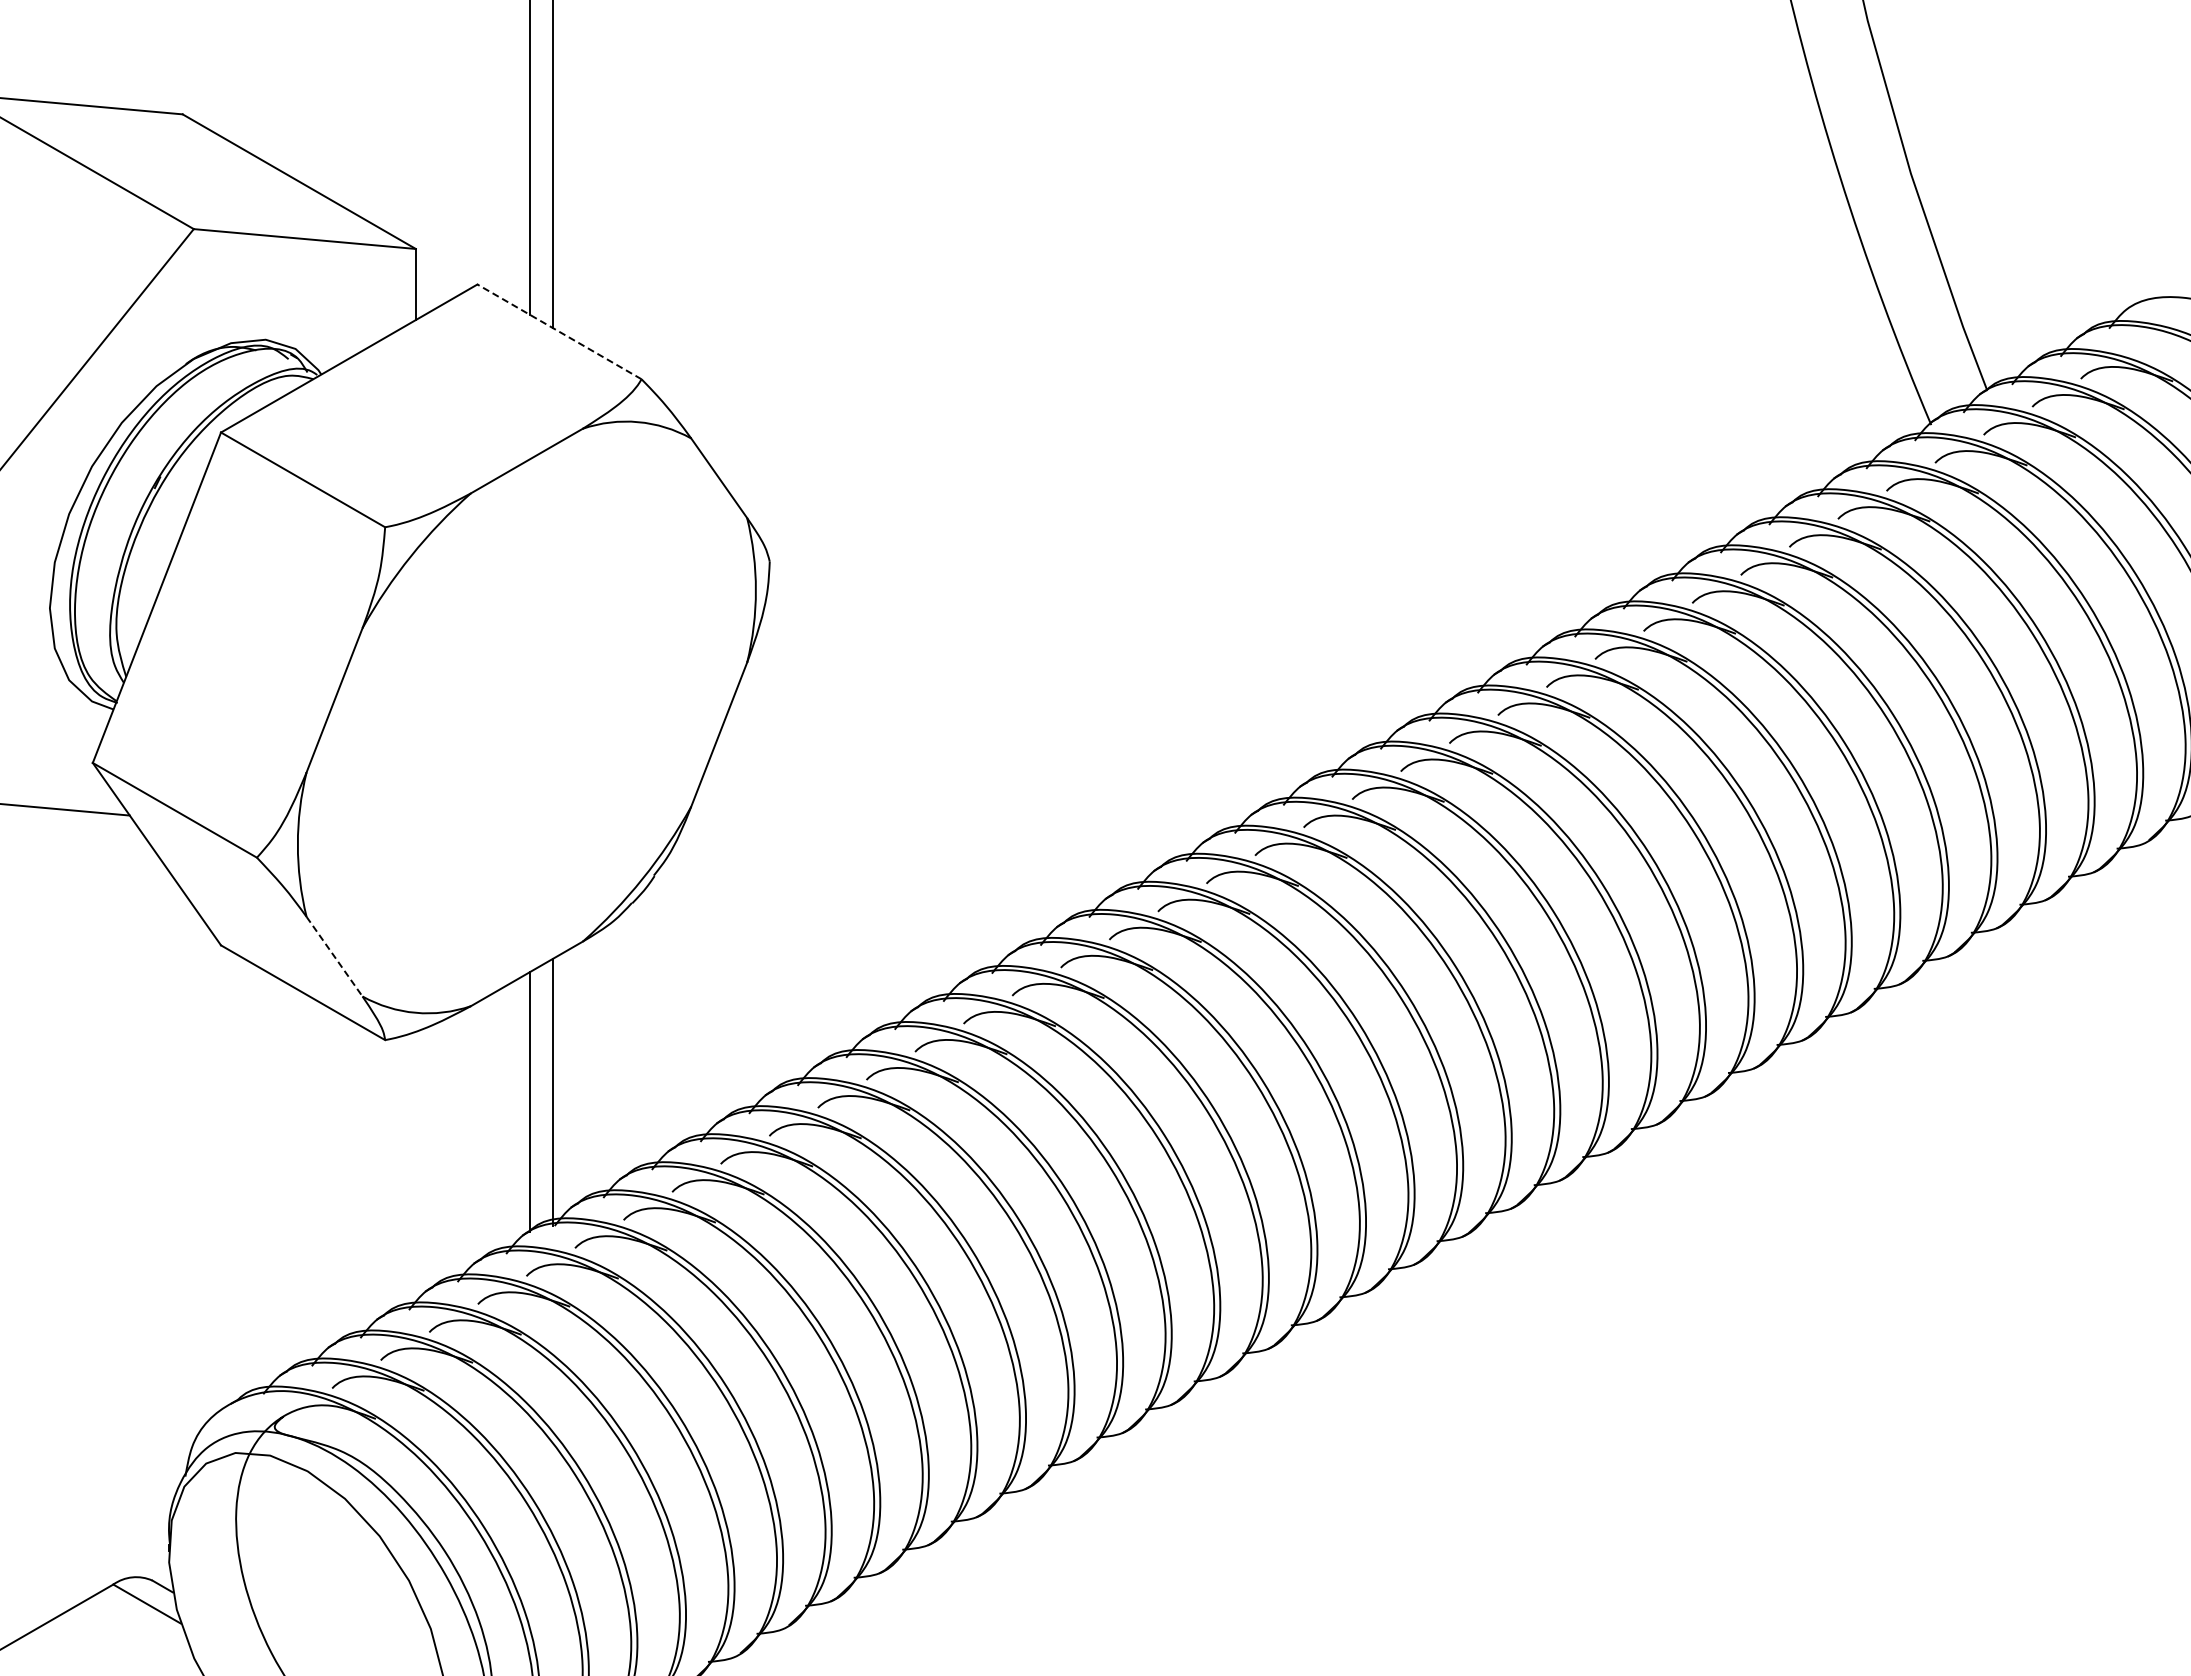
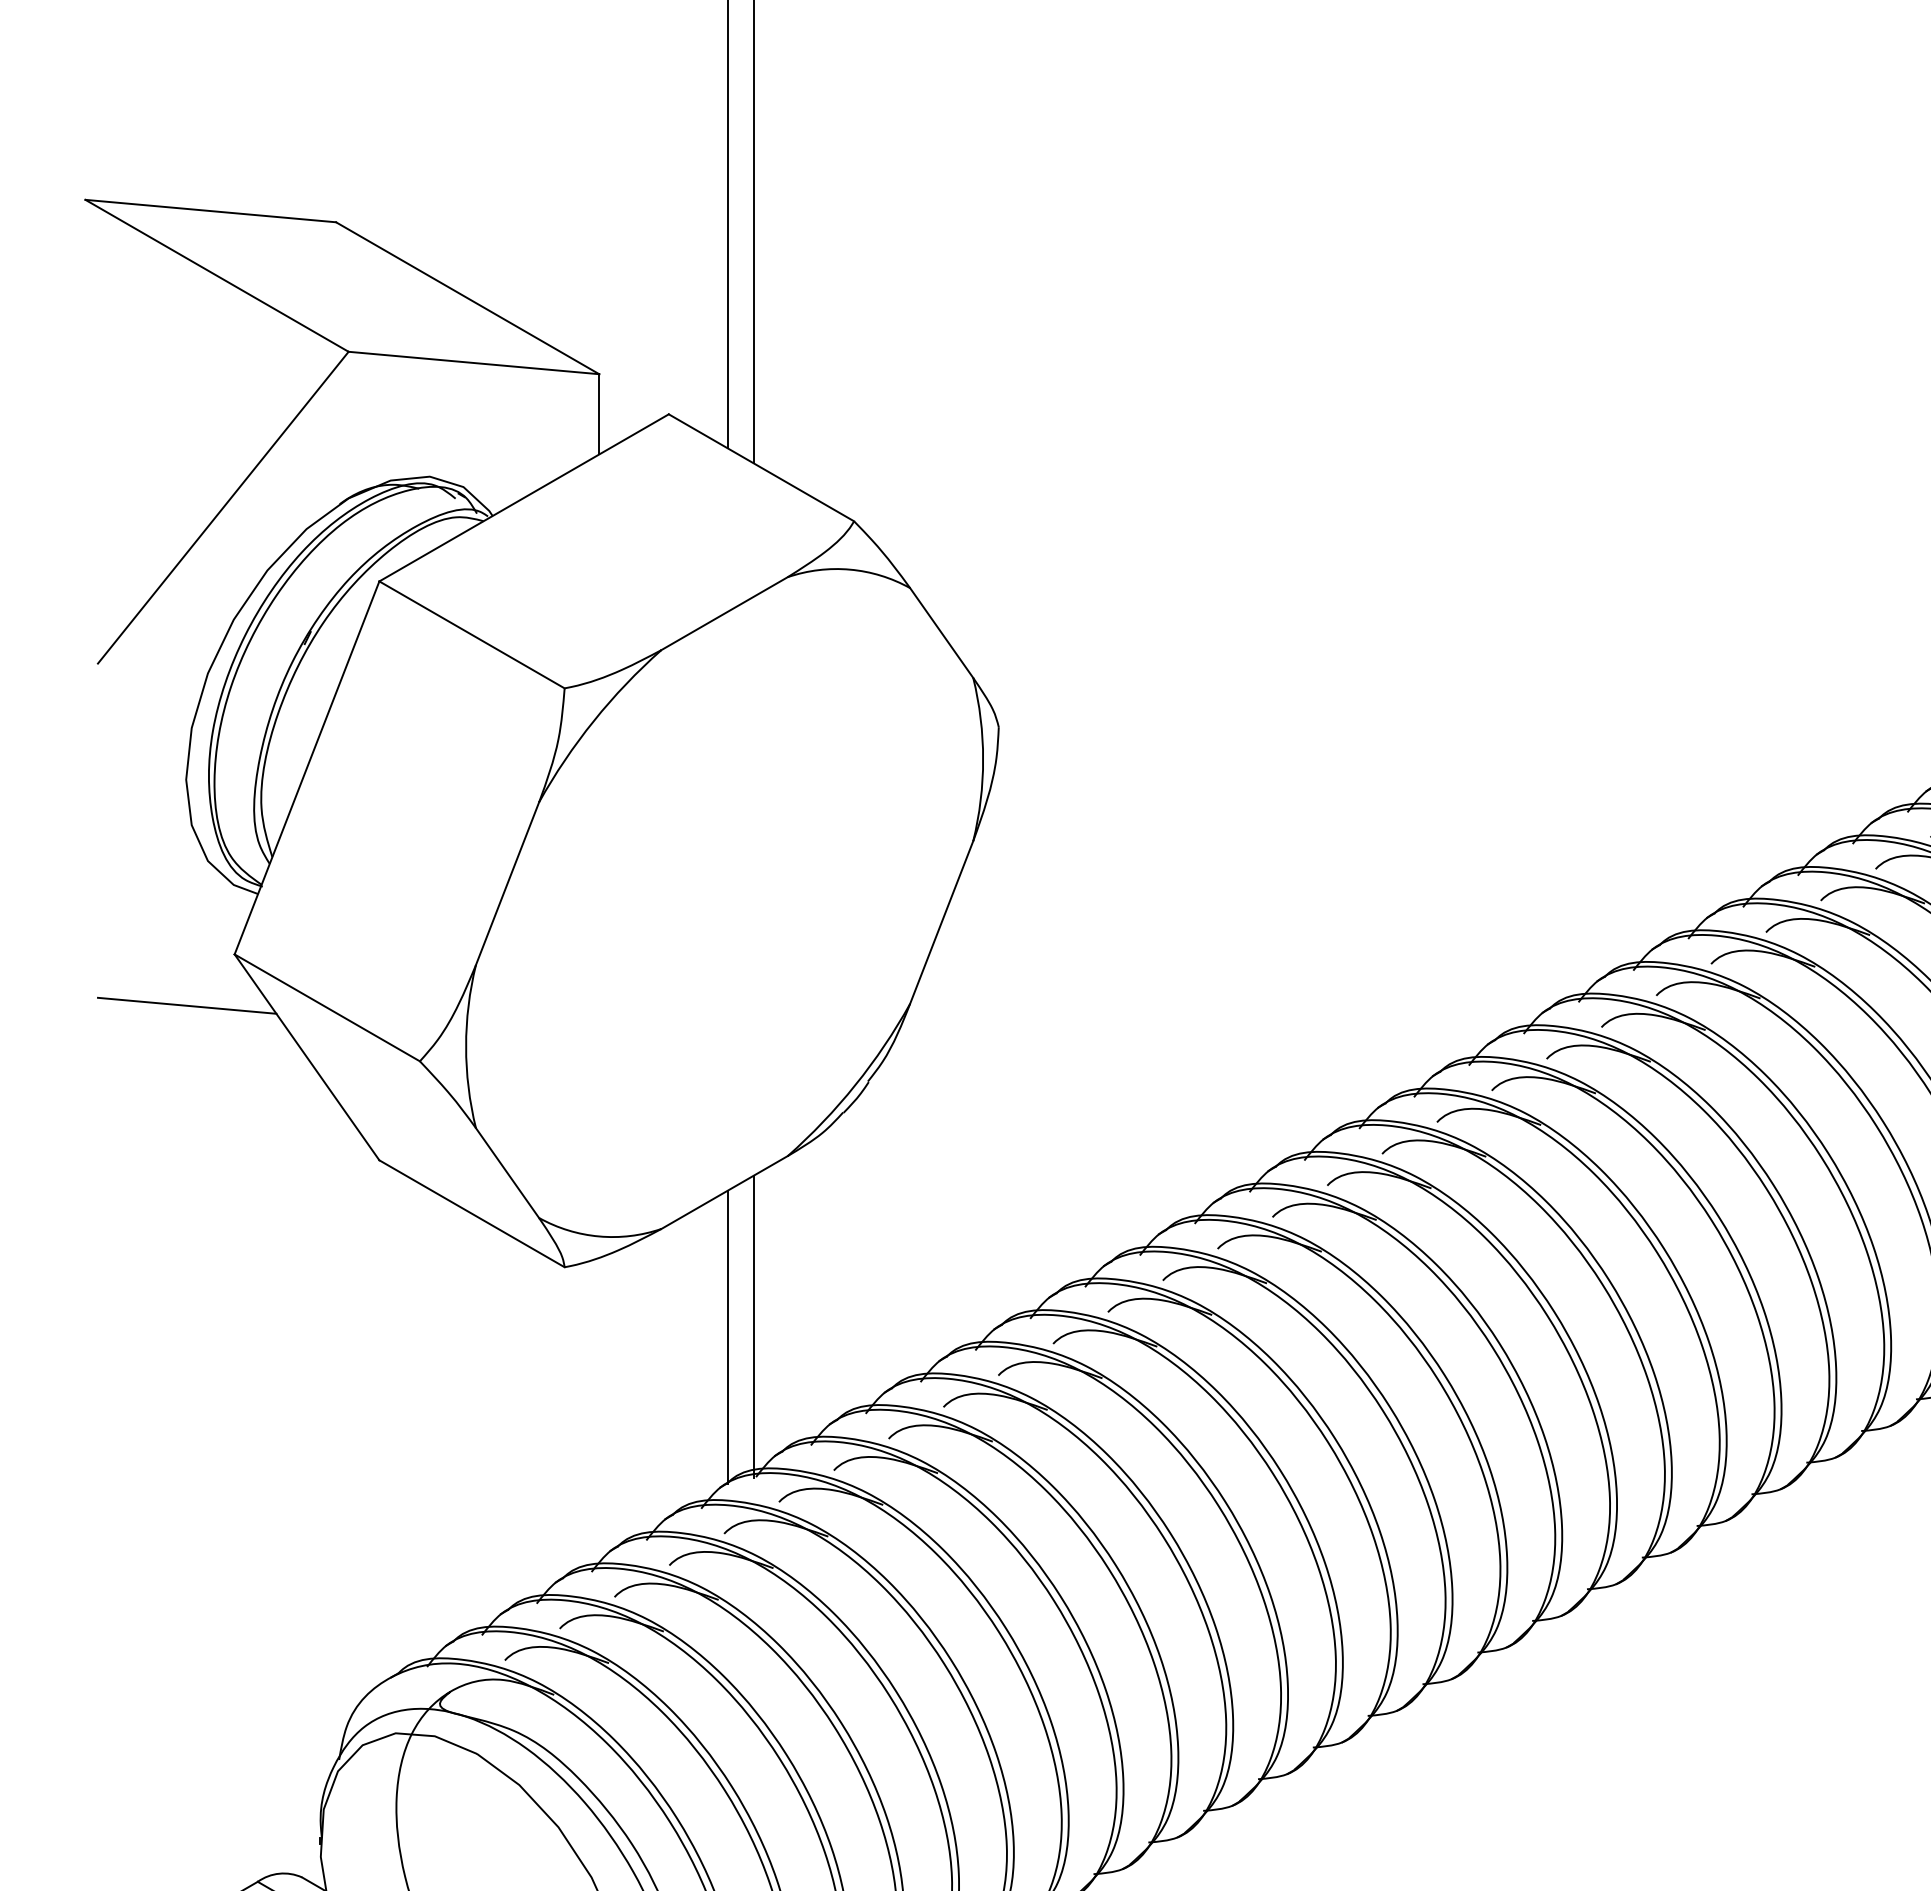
line: (559, 331) -> (761, 467), dashed -> solid
line: (334, 956) -> (507, 1172), dashed -> solid

